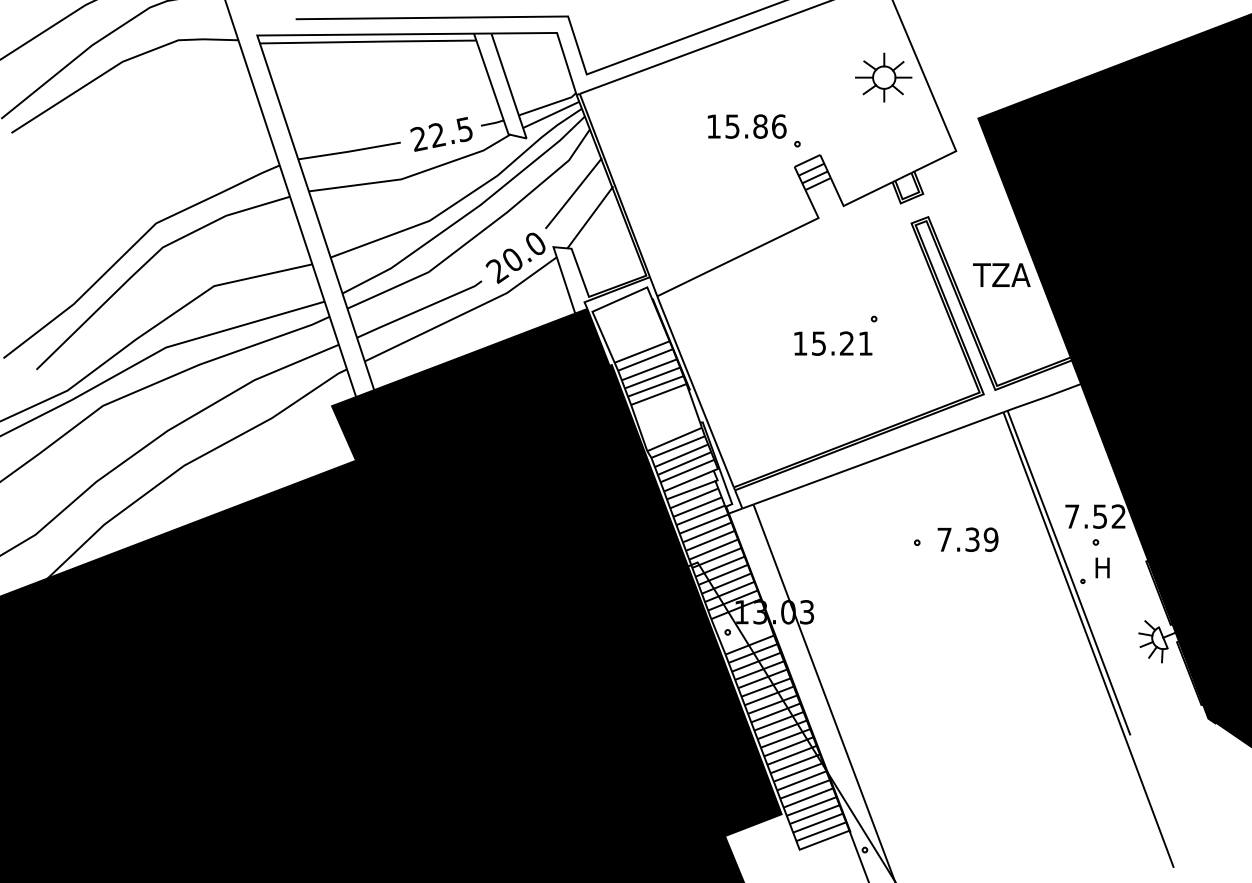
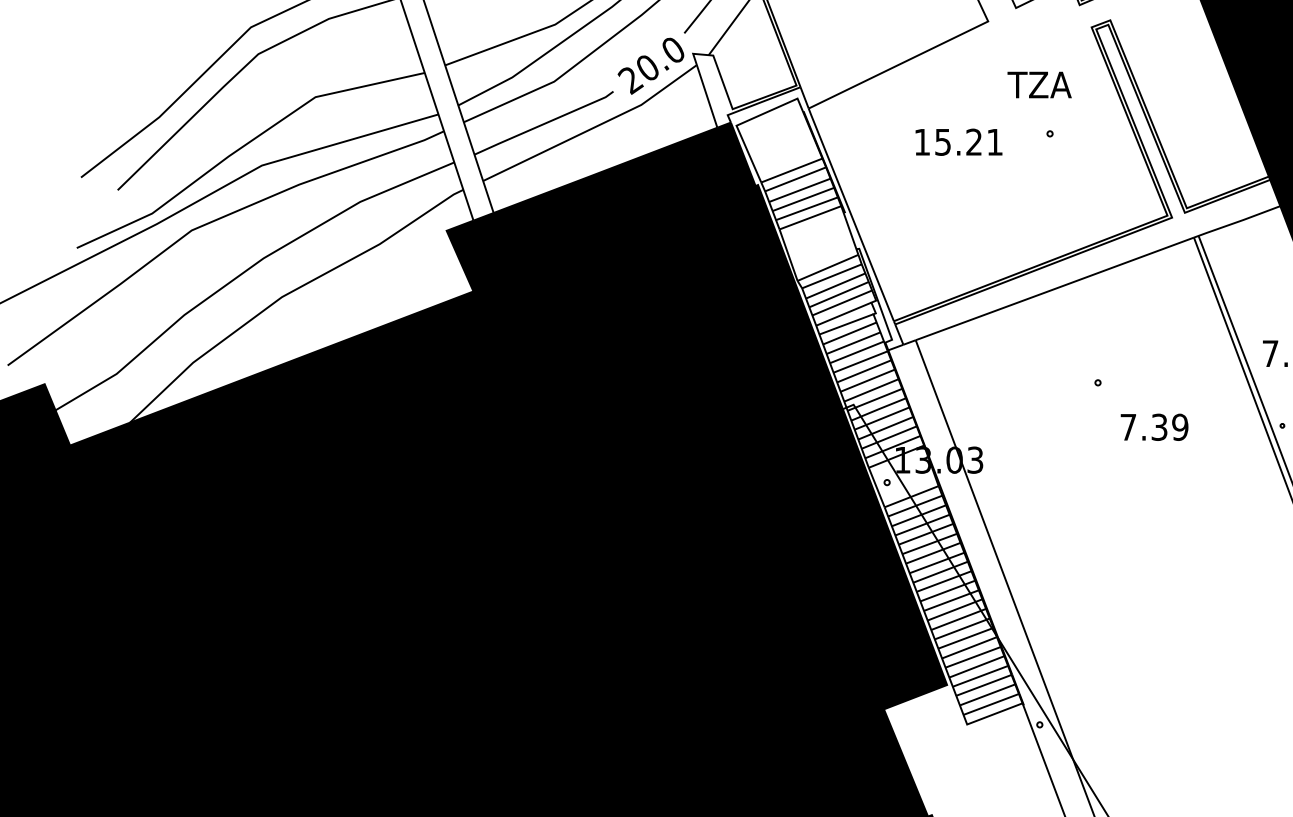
text: (1001, 274) -> (1039, 84), moved
text: (833, 343) -> (959, 142), moved
text: (967, 539) -> (1153, 427), moved

